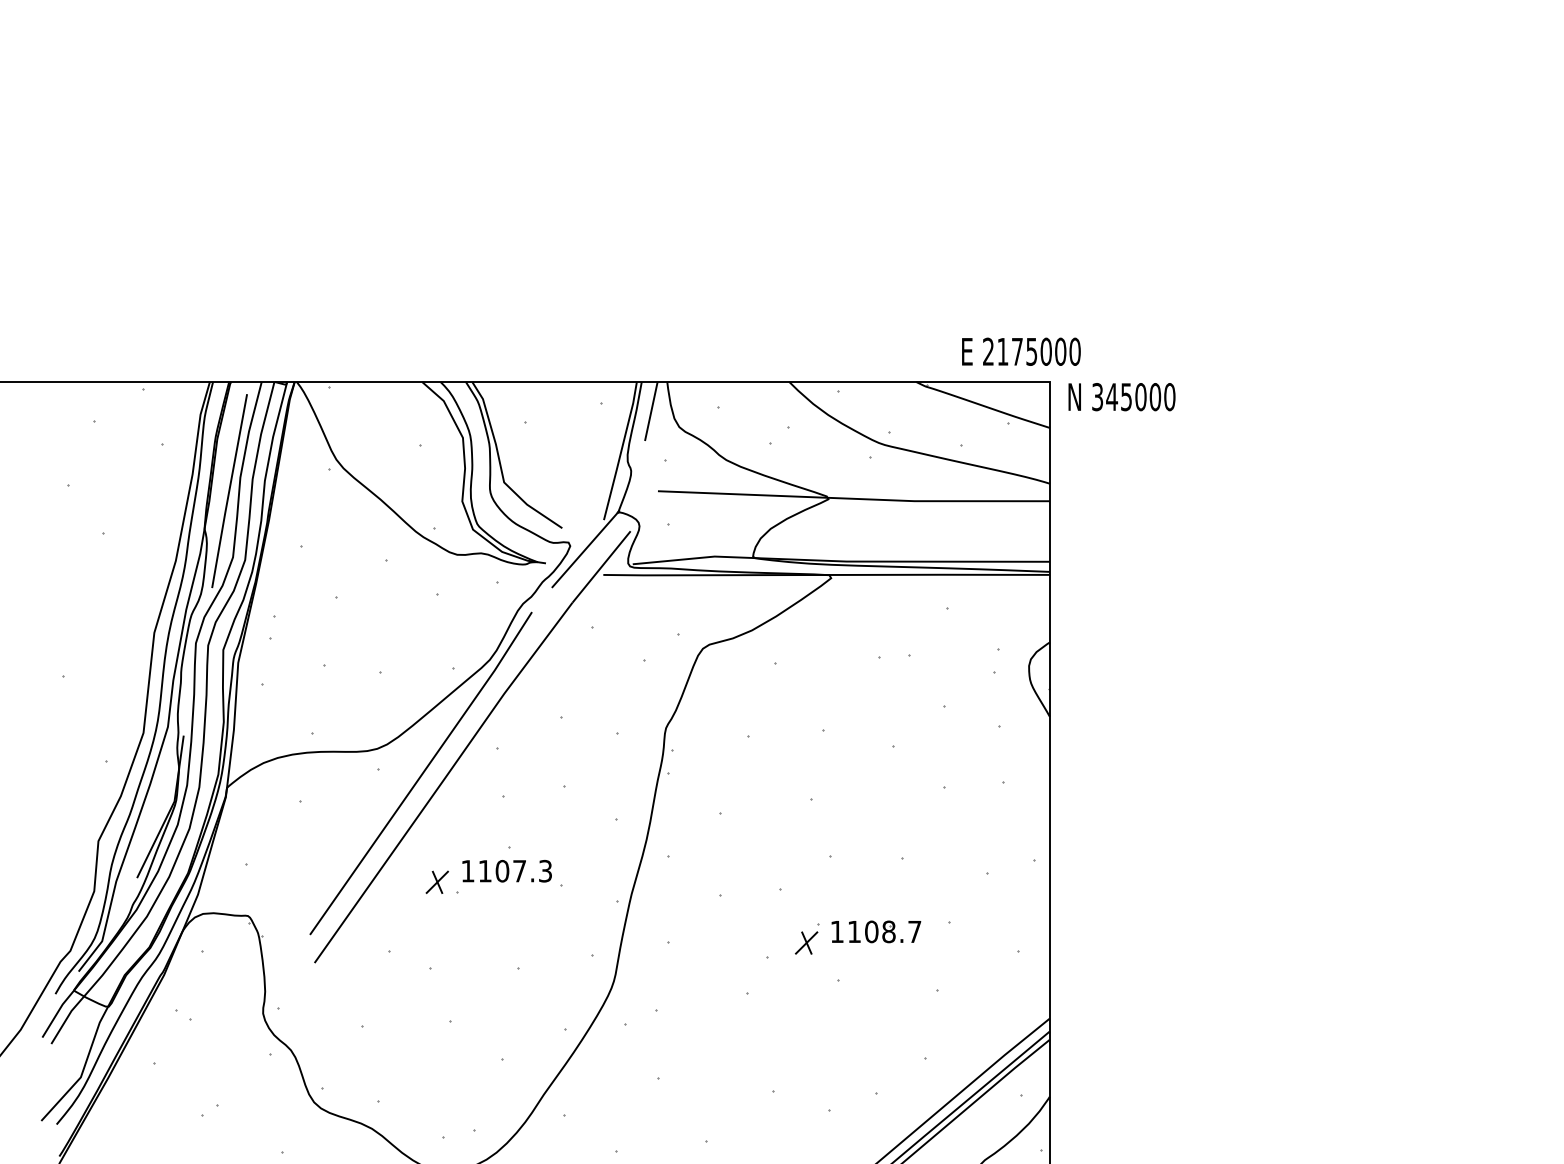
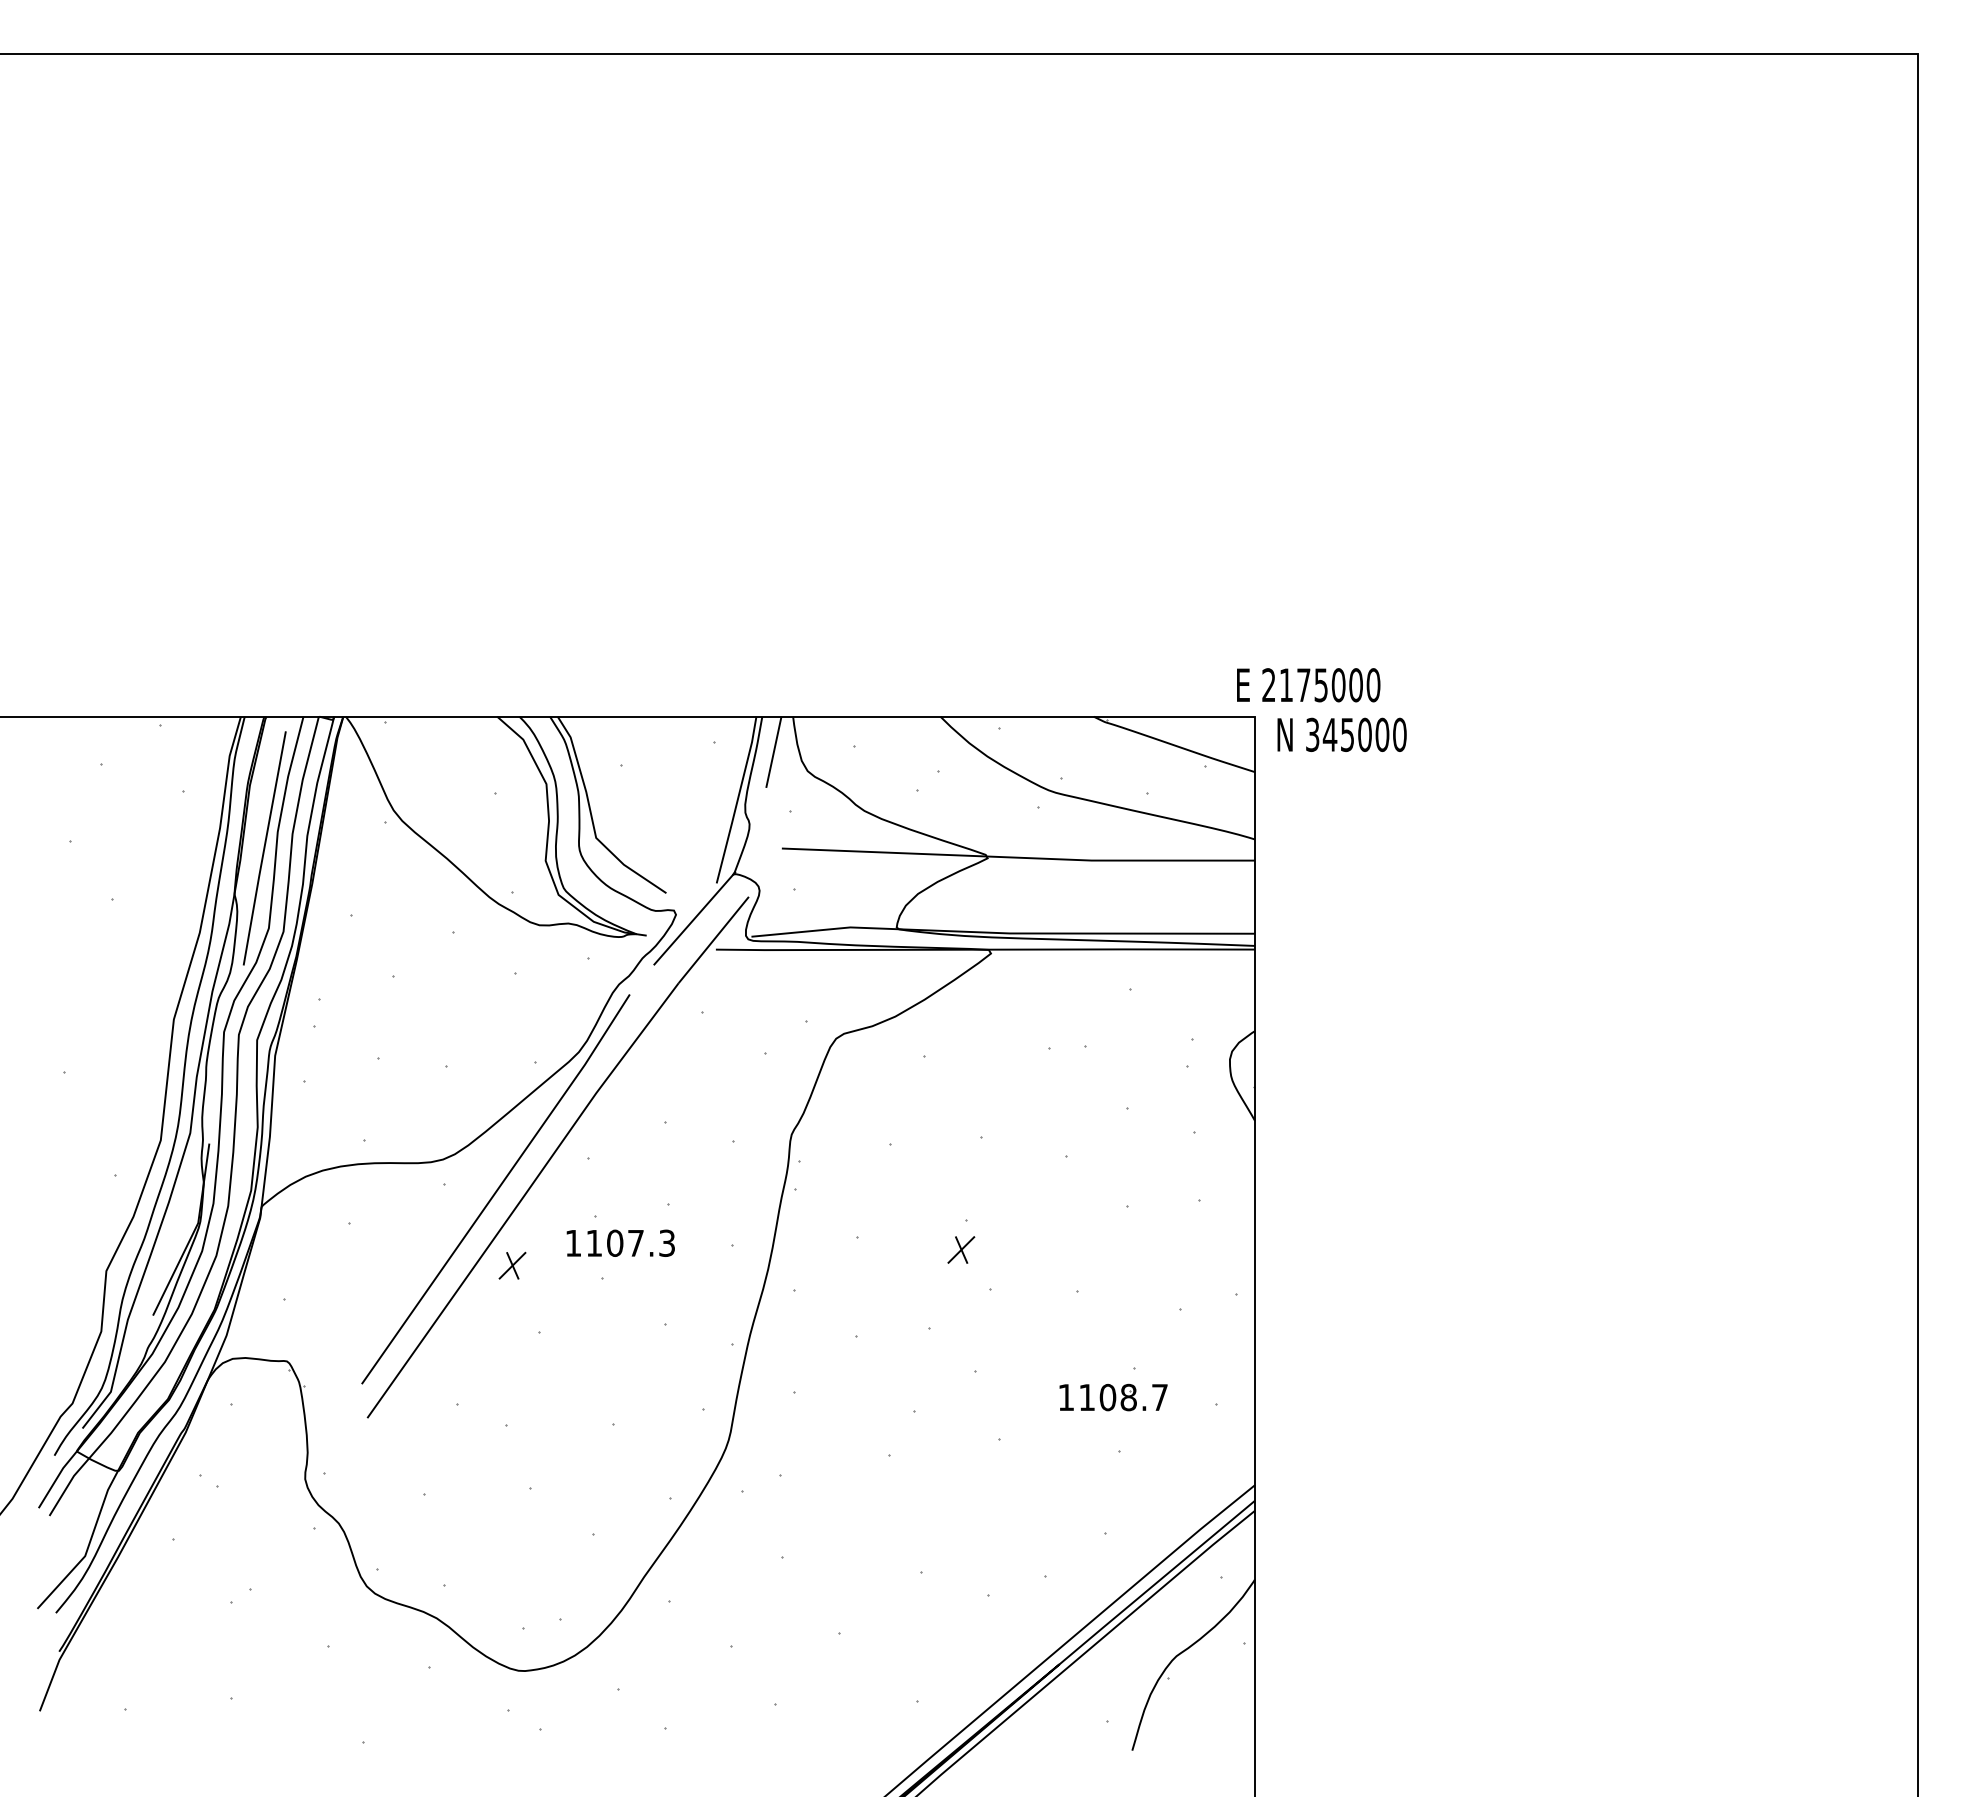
text: (1021, 352) -> (1308, 685), moved
text: (506, 870) -> (620, 1242), moved
part: (437, 882) -> (512, 1265), moved
part: (876, 931) -> (1113, 1397), moved
part: (806, 942) -> (961, 1249), moved

